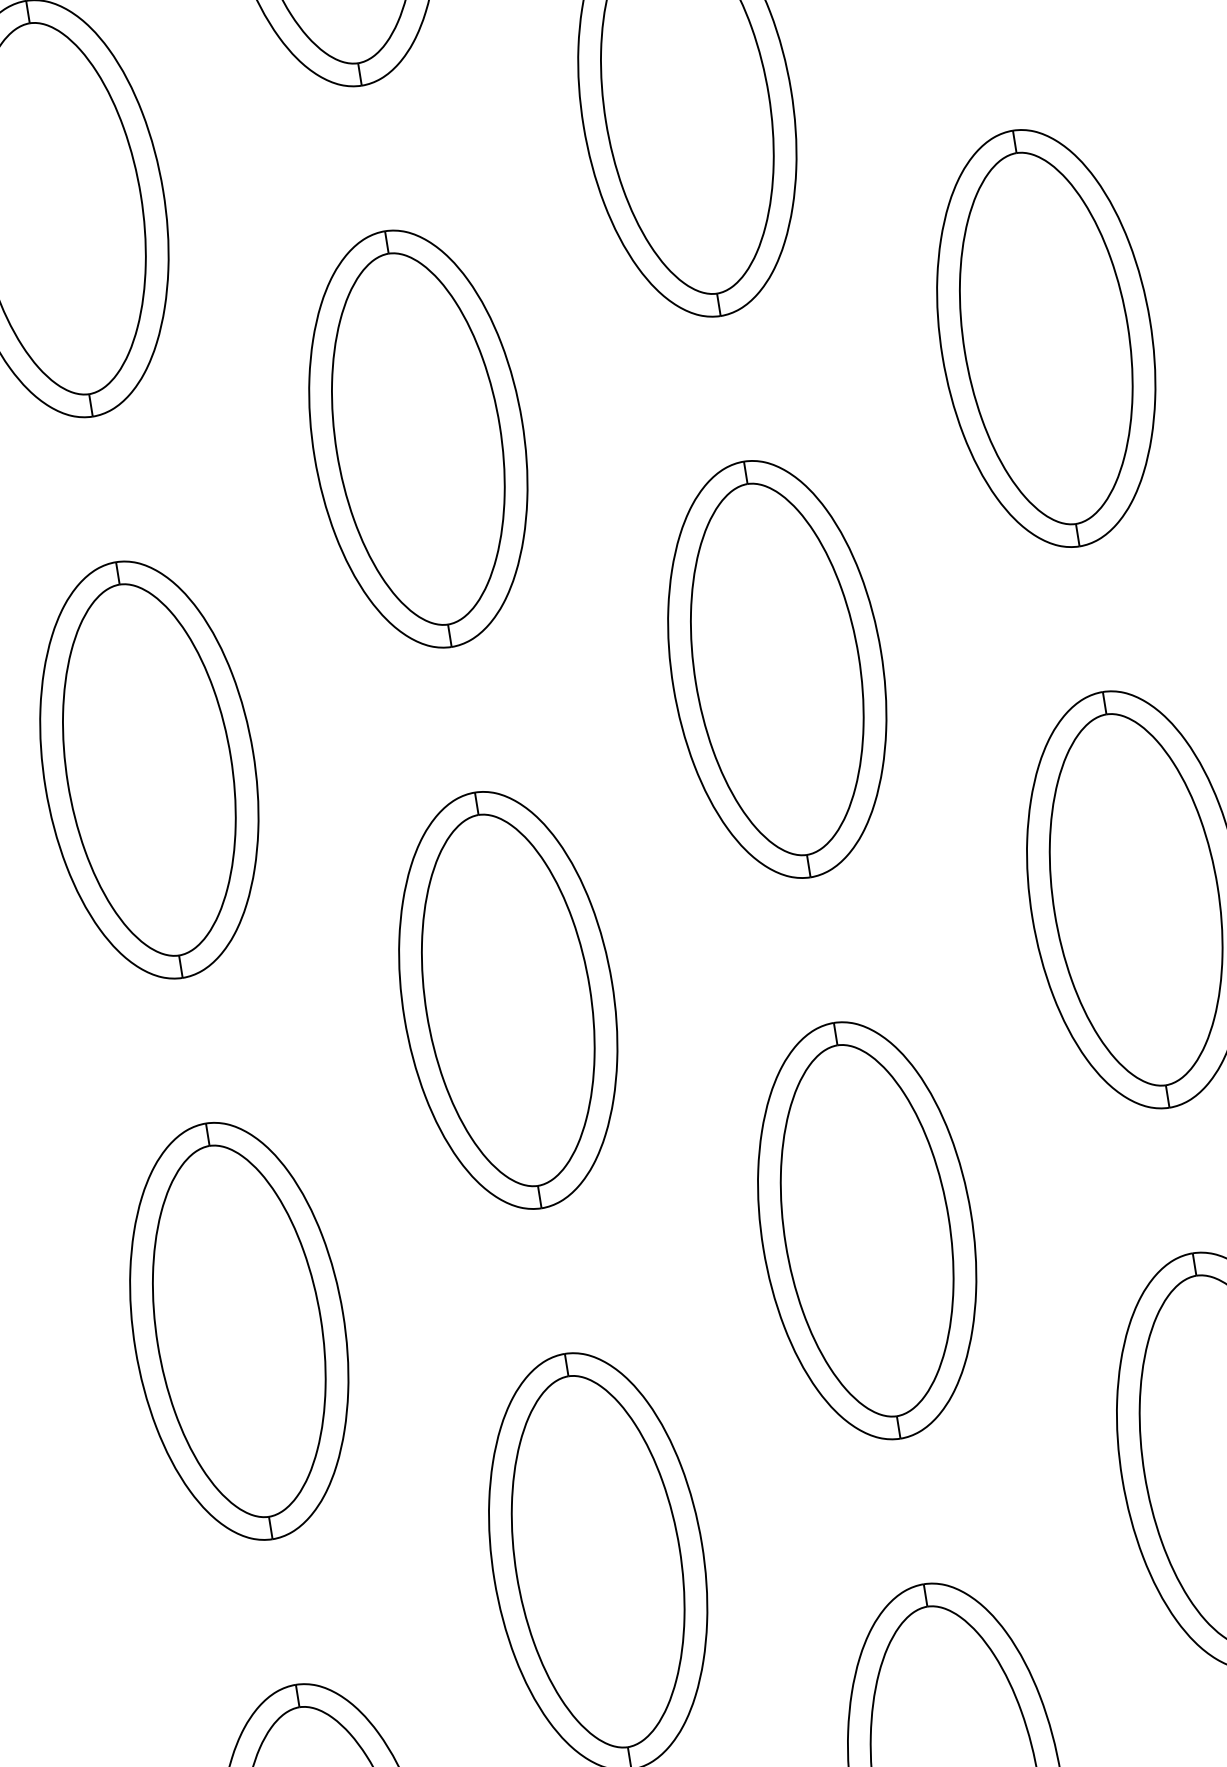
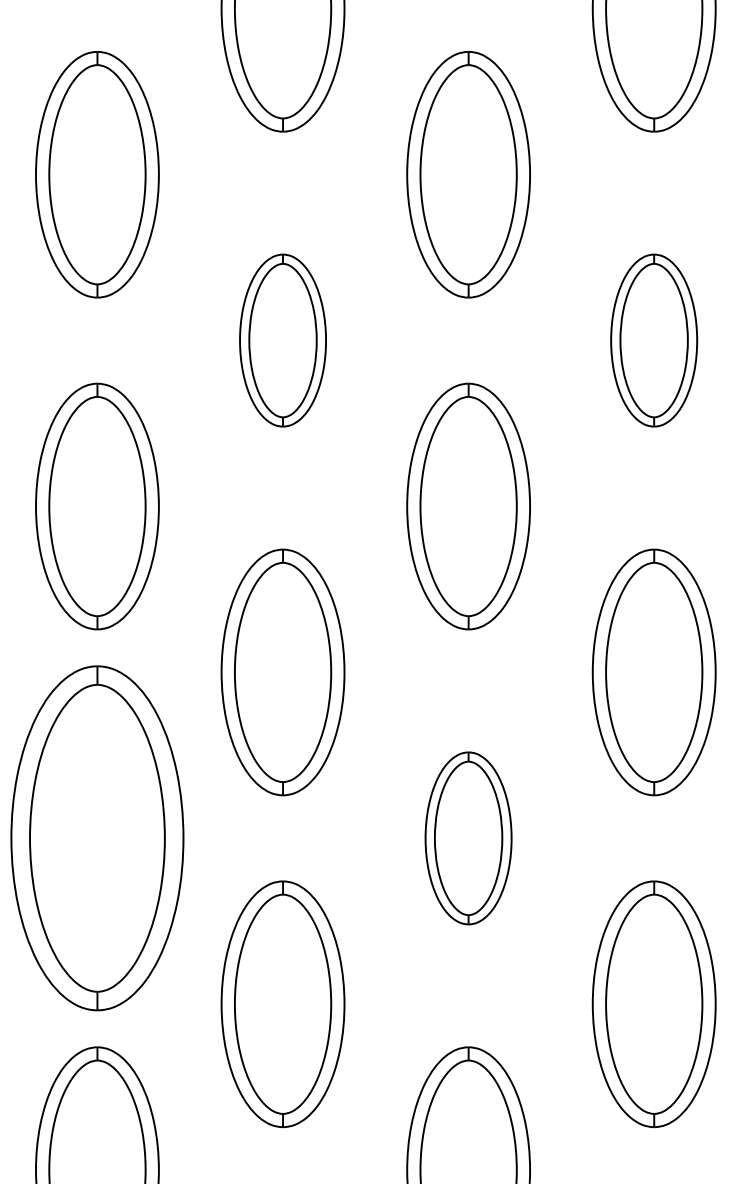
part: (1044, 338) -> (653, 340), size x0.7
part: (417, 439) -> (282, 340), size x0.7
part: (866, 1231) -> (468, 838), size x0.7
part: (239, 1331) -> (97, 838), size x1.4

